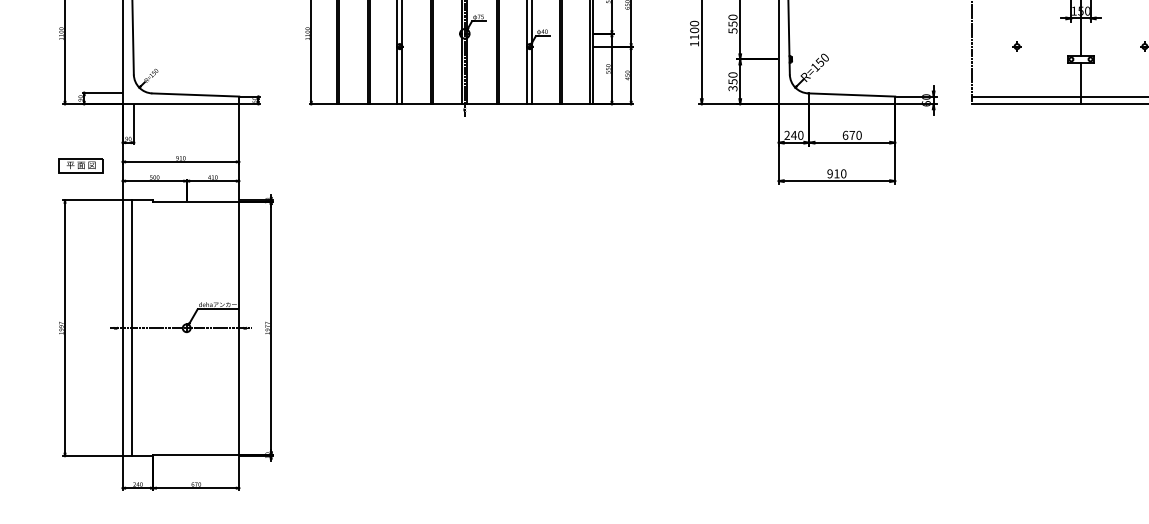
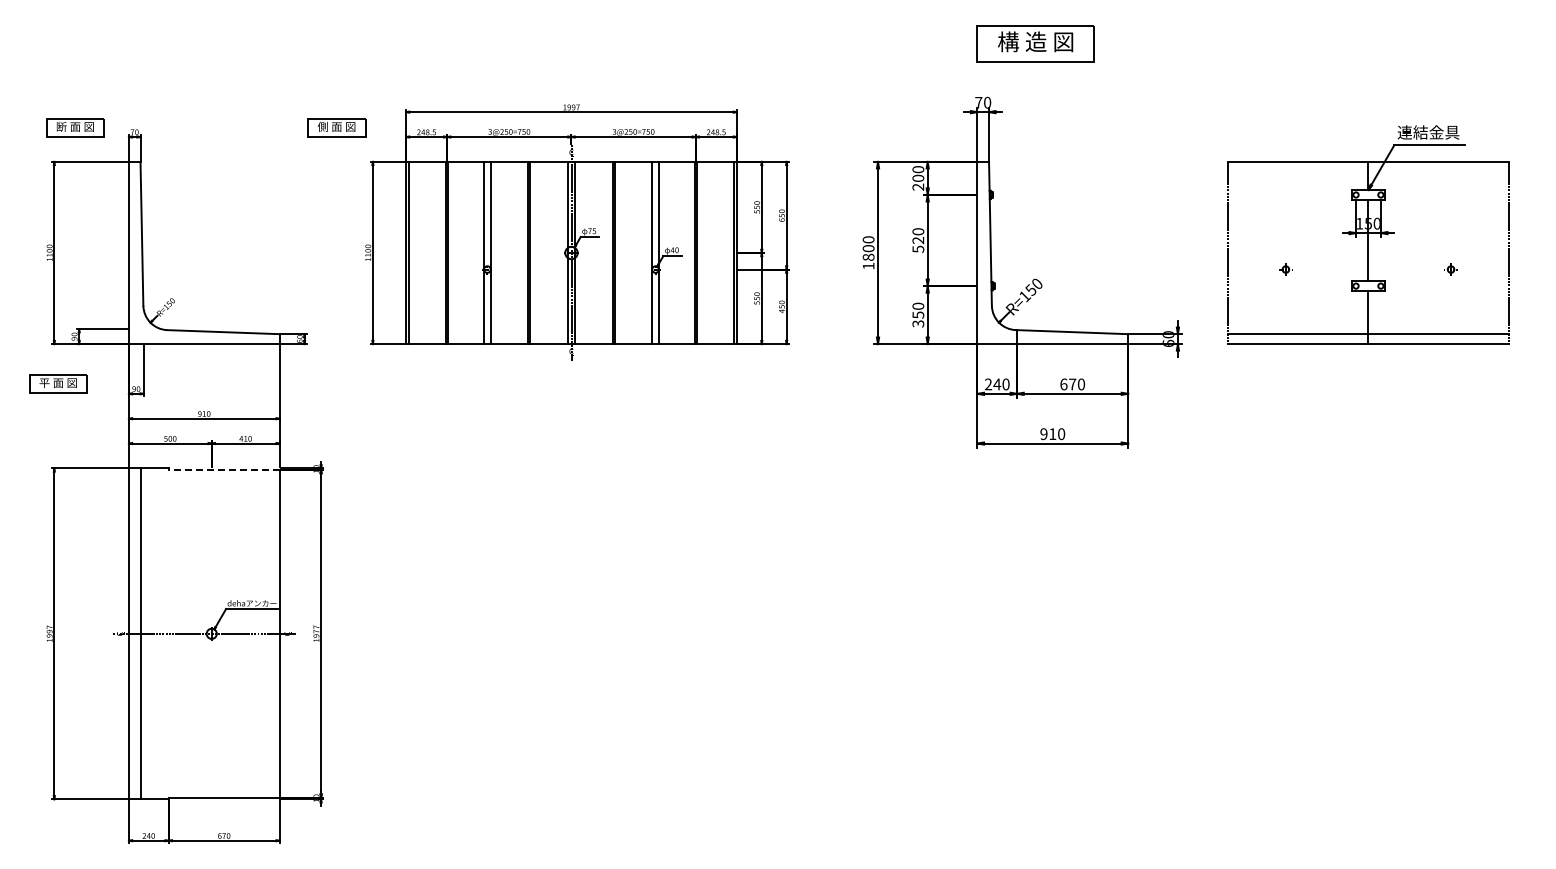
text: (733, 24) -> (918, 240), 550 -> 520
text: (694, 36) -> (868, 256), 1100 -> 1800
part: (81, 165) -> (58, 383), moved
line: (196, 201) -> (224, 470), solid -> dashed

